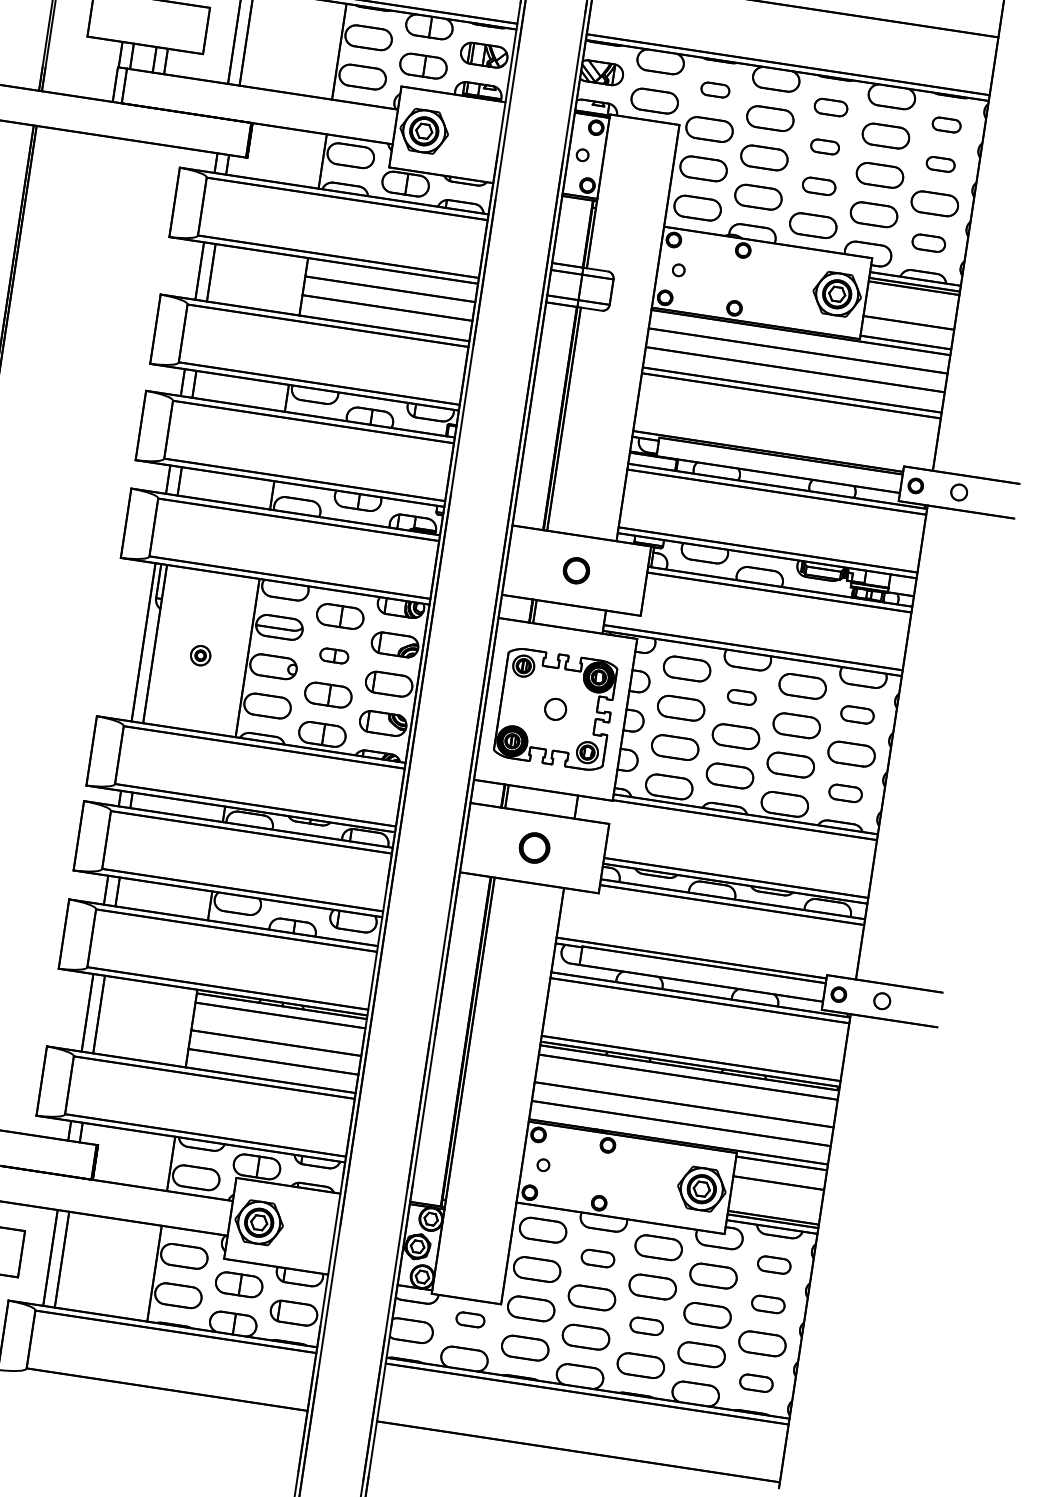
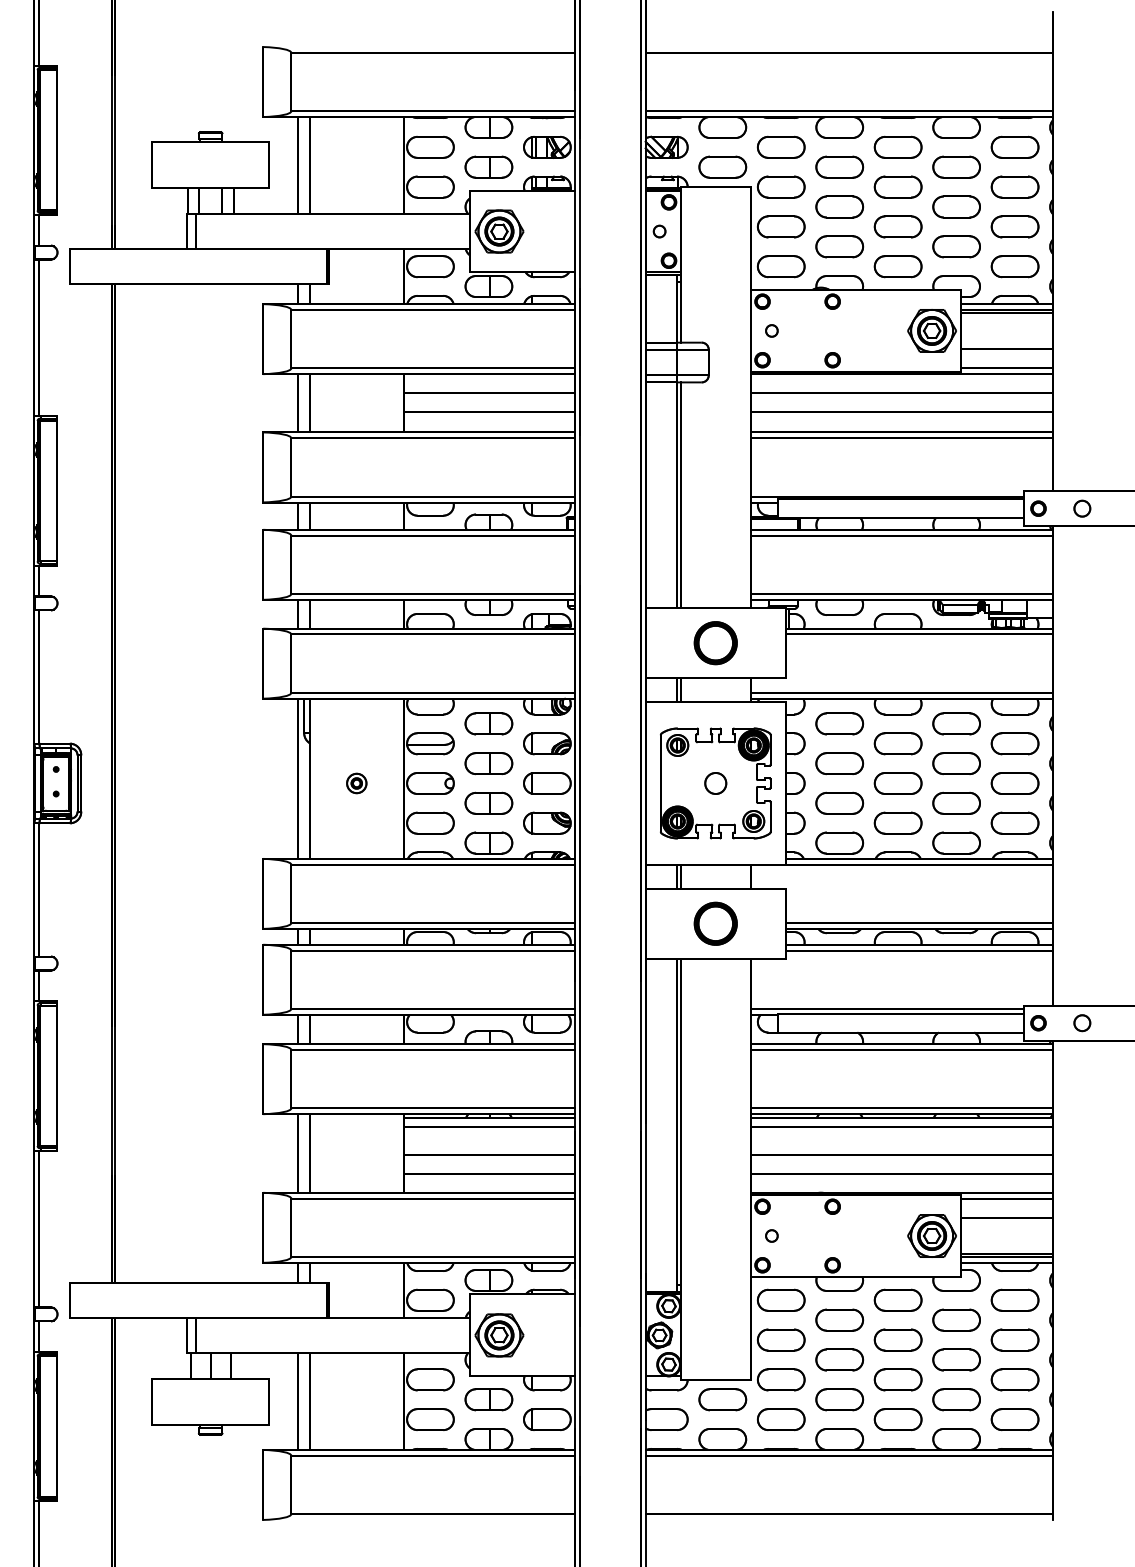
part: (714, 89) -> (780, 146), size x1.67
part: (830, 106) -> (897, 146), size x1.43
part: (946, 124) -> (1014, 146), size x1.67
part: (824, 146) -> (897, 186), size x1.67
part: (940, 163) -> (1014, 186), size x1.67
part: (818, 185) -> (897, 226), size x1.43
part: (928, 242) -> (1014, 266), size x1.43
part: (576, 570) -> (715, 643), size x1.67
part: (333, 655) -> (488, 763), size x1.67
part: (741, 697) -> (897, 743), size x1.67
part: (856, 714) -> (1014, 743), size x1.43
part: (845, 792) -> (1014, 822), size x1.43
part: (534, 847) -> (715, 923), size x1.43
part: (597, 1257) -> (839, 1319), size x1.43
part: (773, 1264) -> (1014, 1299), size x1.43
part: (767, 1303) -> (1014, 1339), size x1.43
part: (470, 1319) -> (722, 1399), size x1.67
part: (646, 1325) -> (897, 1379), size x1.43
part: (755, 1382) -> (1014, 1419), size x1.43

